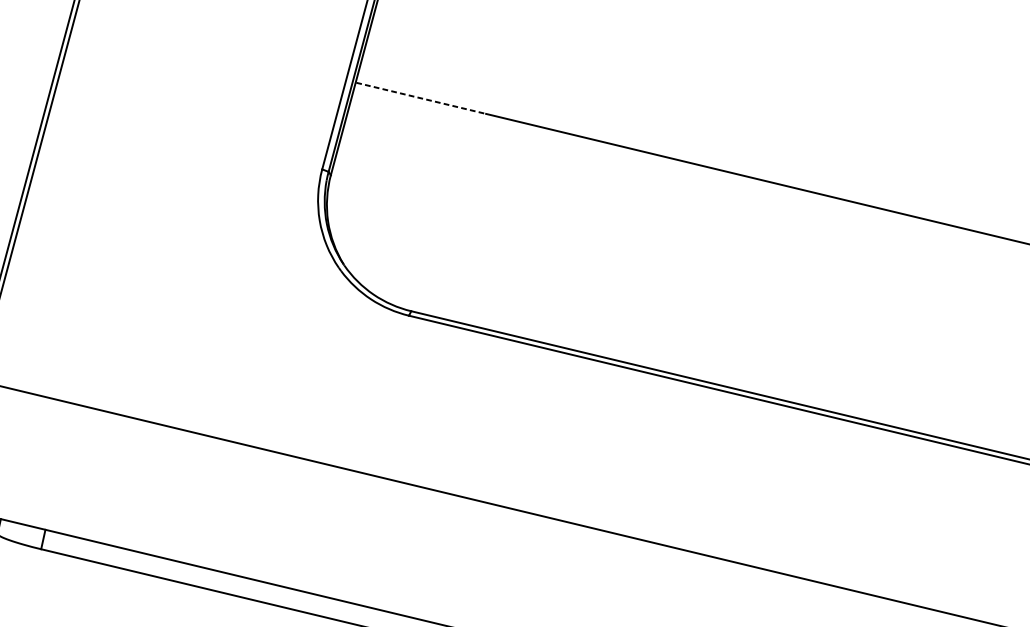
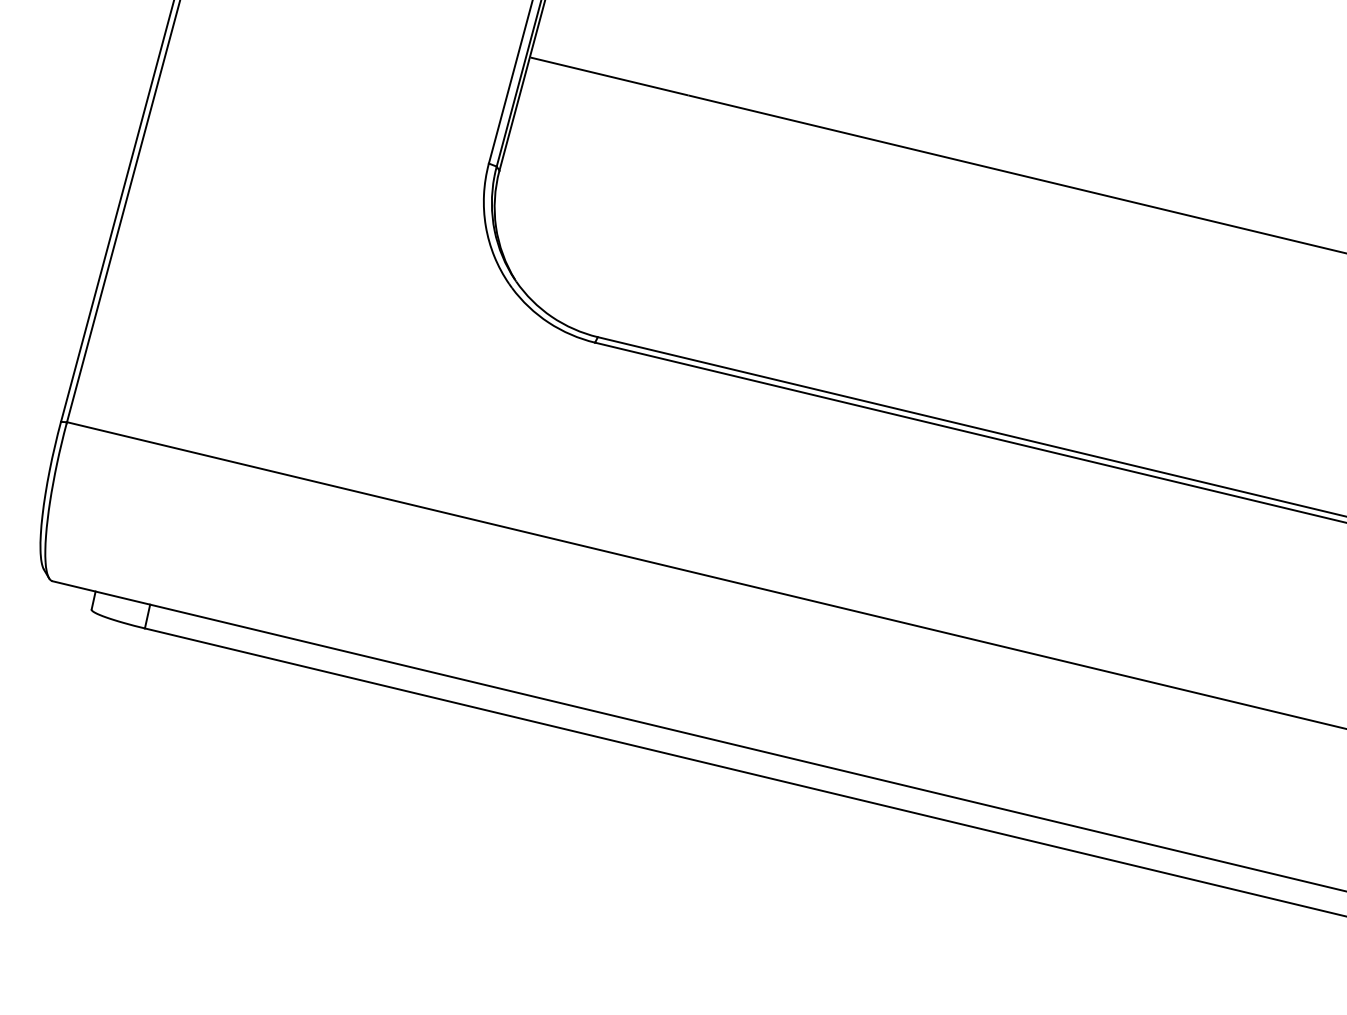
line: (420, 98) -> (609, 76), dashed -> solid

